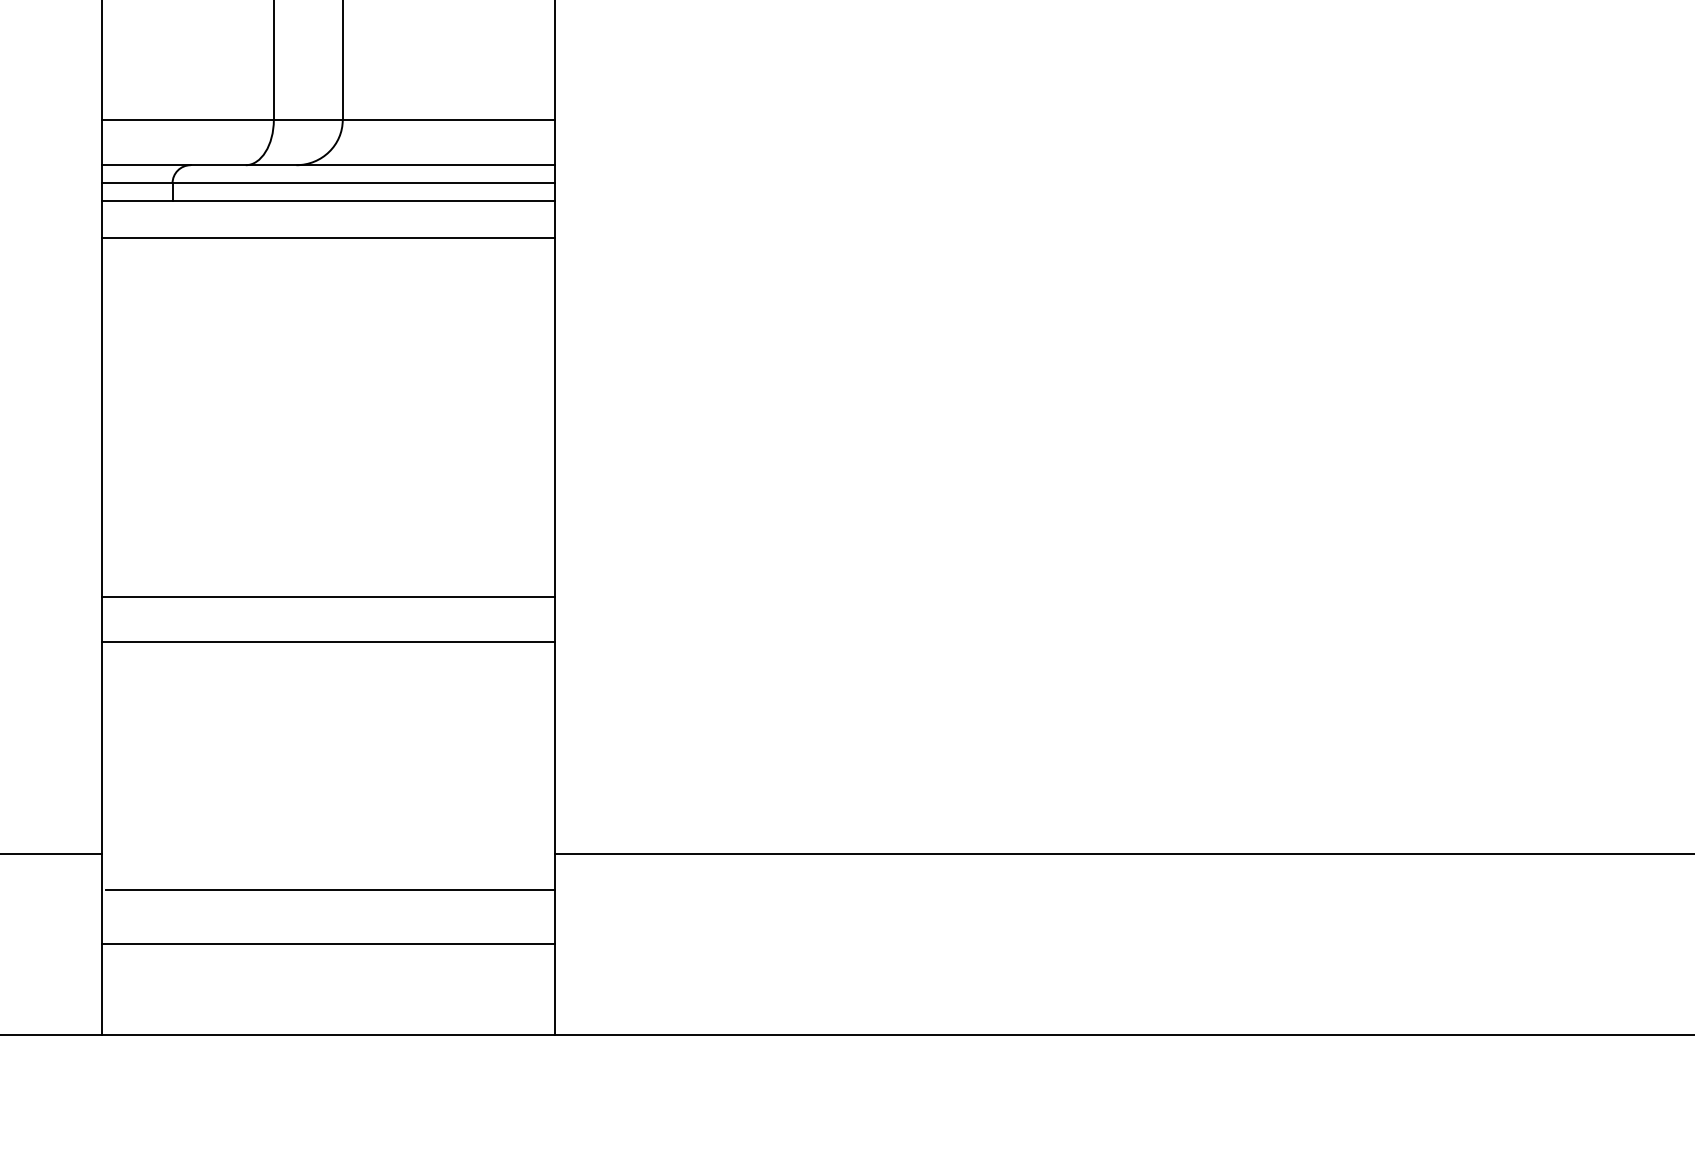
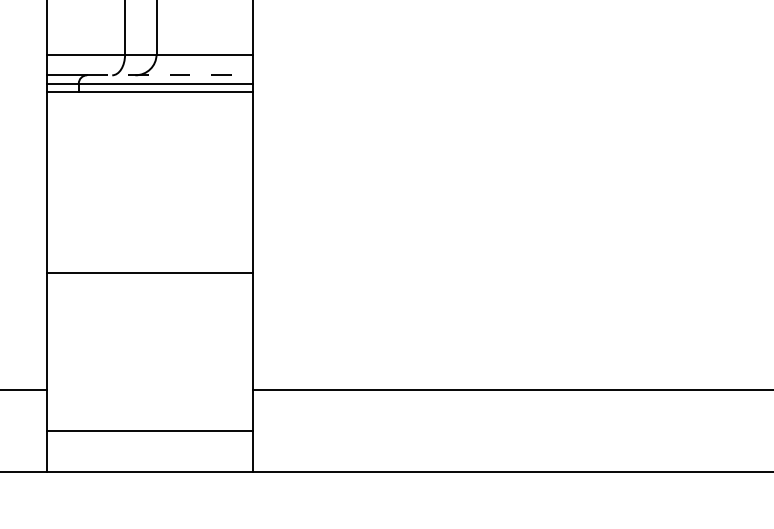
line: (373, 165) -> (170, 75), solid -> dashed
line: (327, 237) -> (149, 108), removed
line: (327, 640) -> (149, 292), removed
line: (329, 890) -> (150, 406), removed

